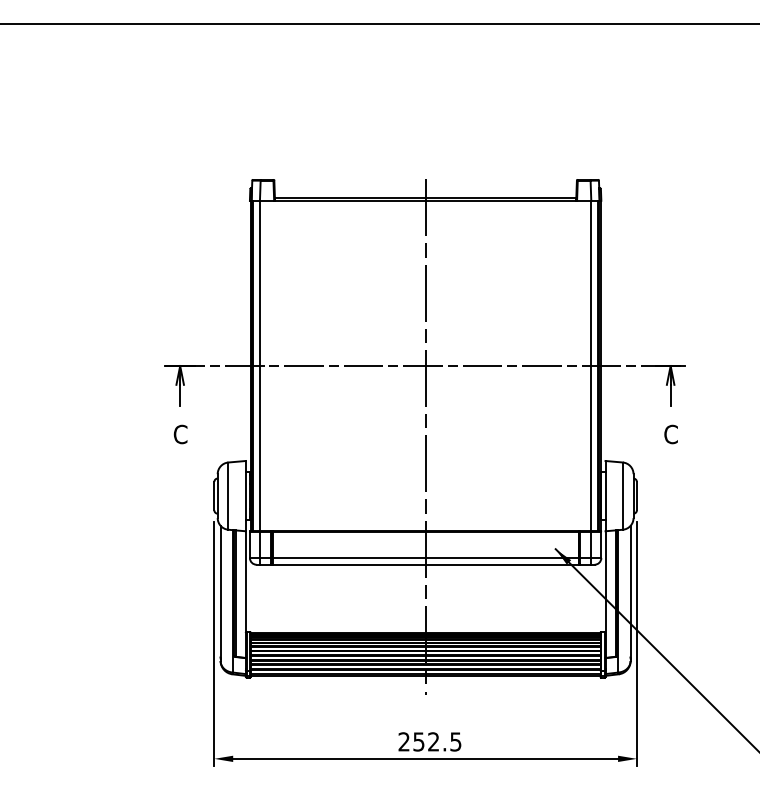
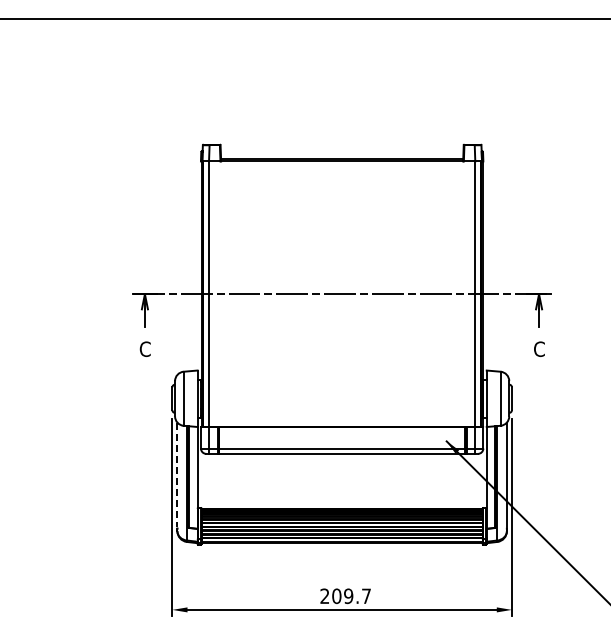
line: (426, 437) -> (342, 351), removed
line: (220, 591) -> (177, 475), solid -> dashed
text: (437, 742) -> (351, 596), 252.5 -> 209.7

